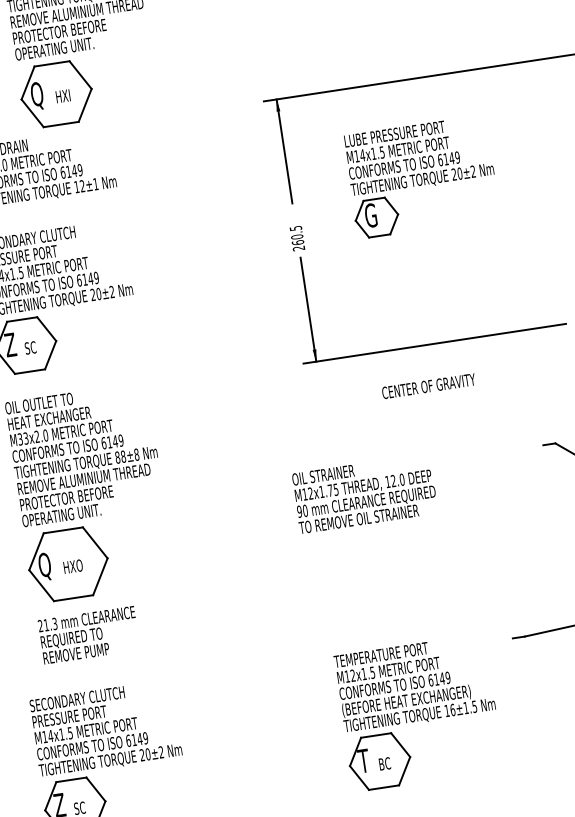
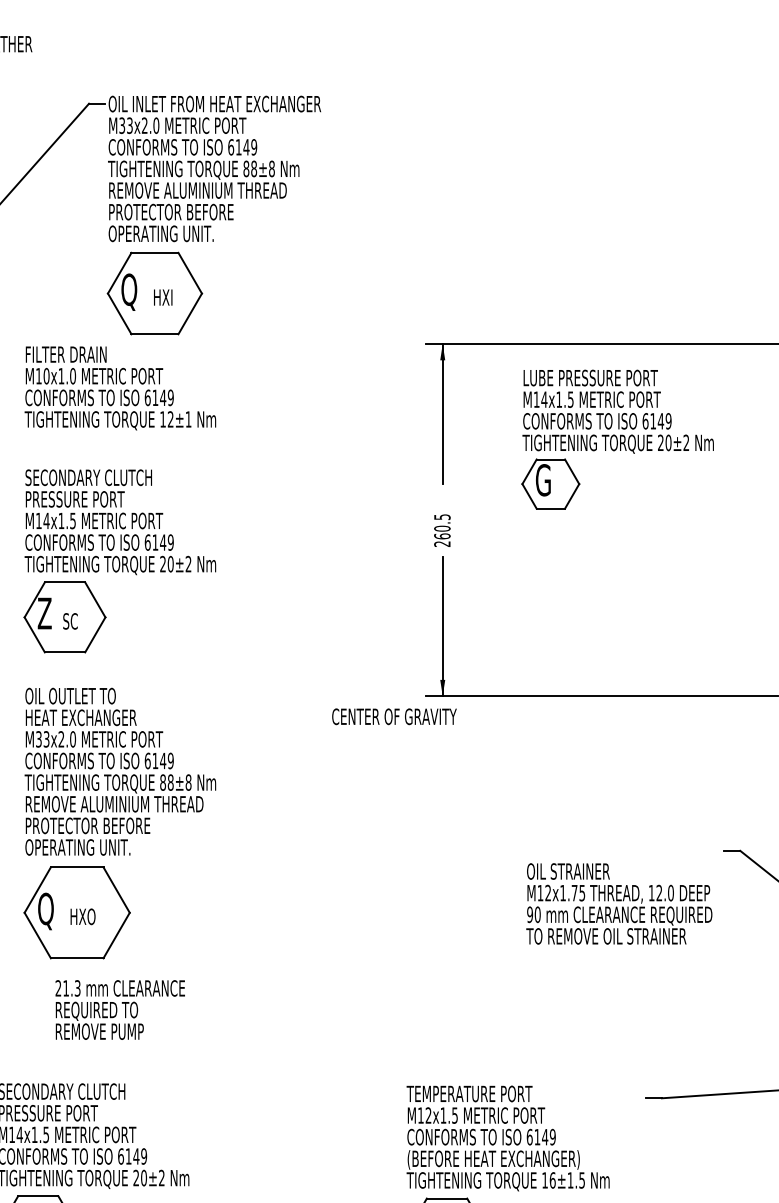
part: (421, 176) -> (617, 439), moved
text: (428, 386) -> (394, 716), moved
text: (365, 493) -> (619, 903), moved
text: (88, 634) -> (119, 1009), moved

